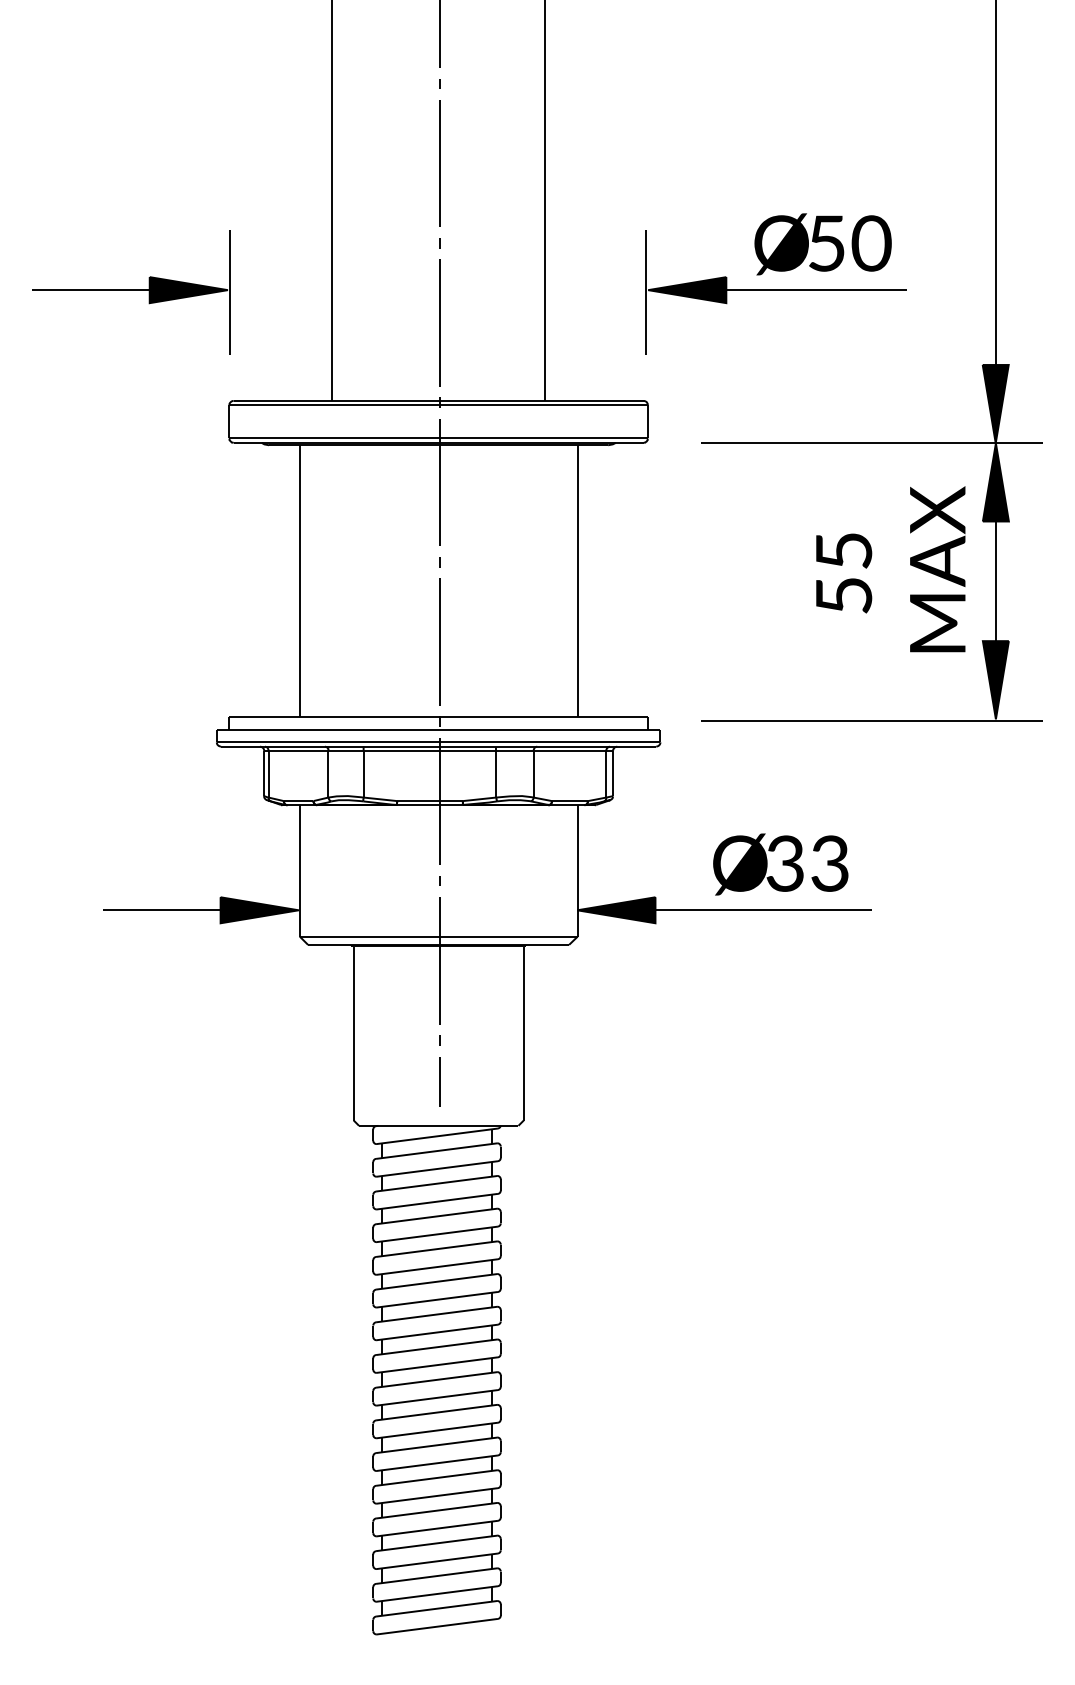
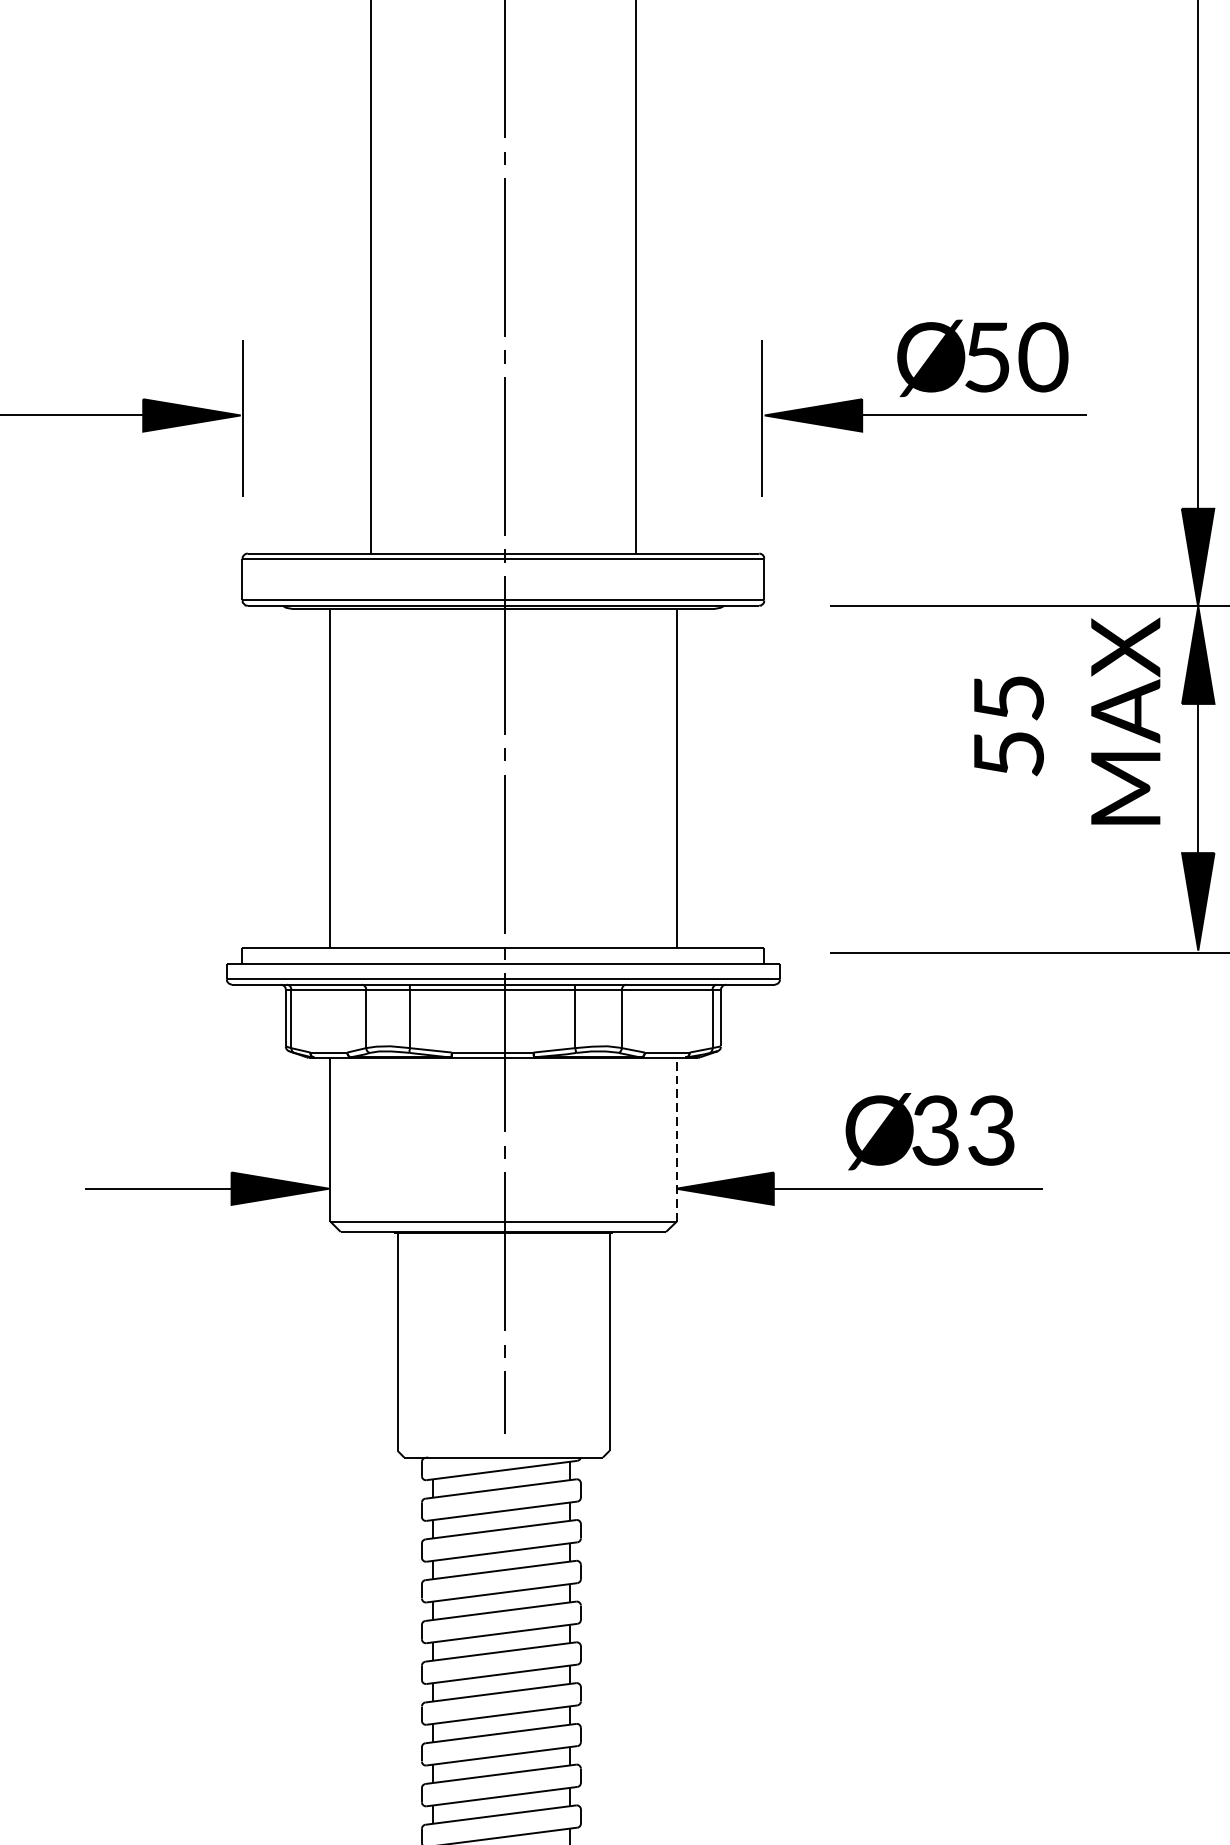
text: (890, 569) -> (1066, 721), moved
line: (577, 870) -> (676, 1139), solid -> dashed

